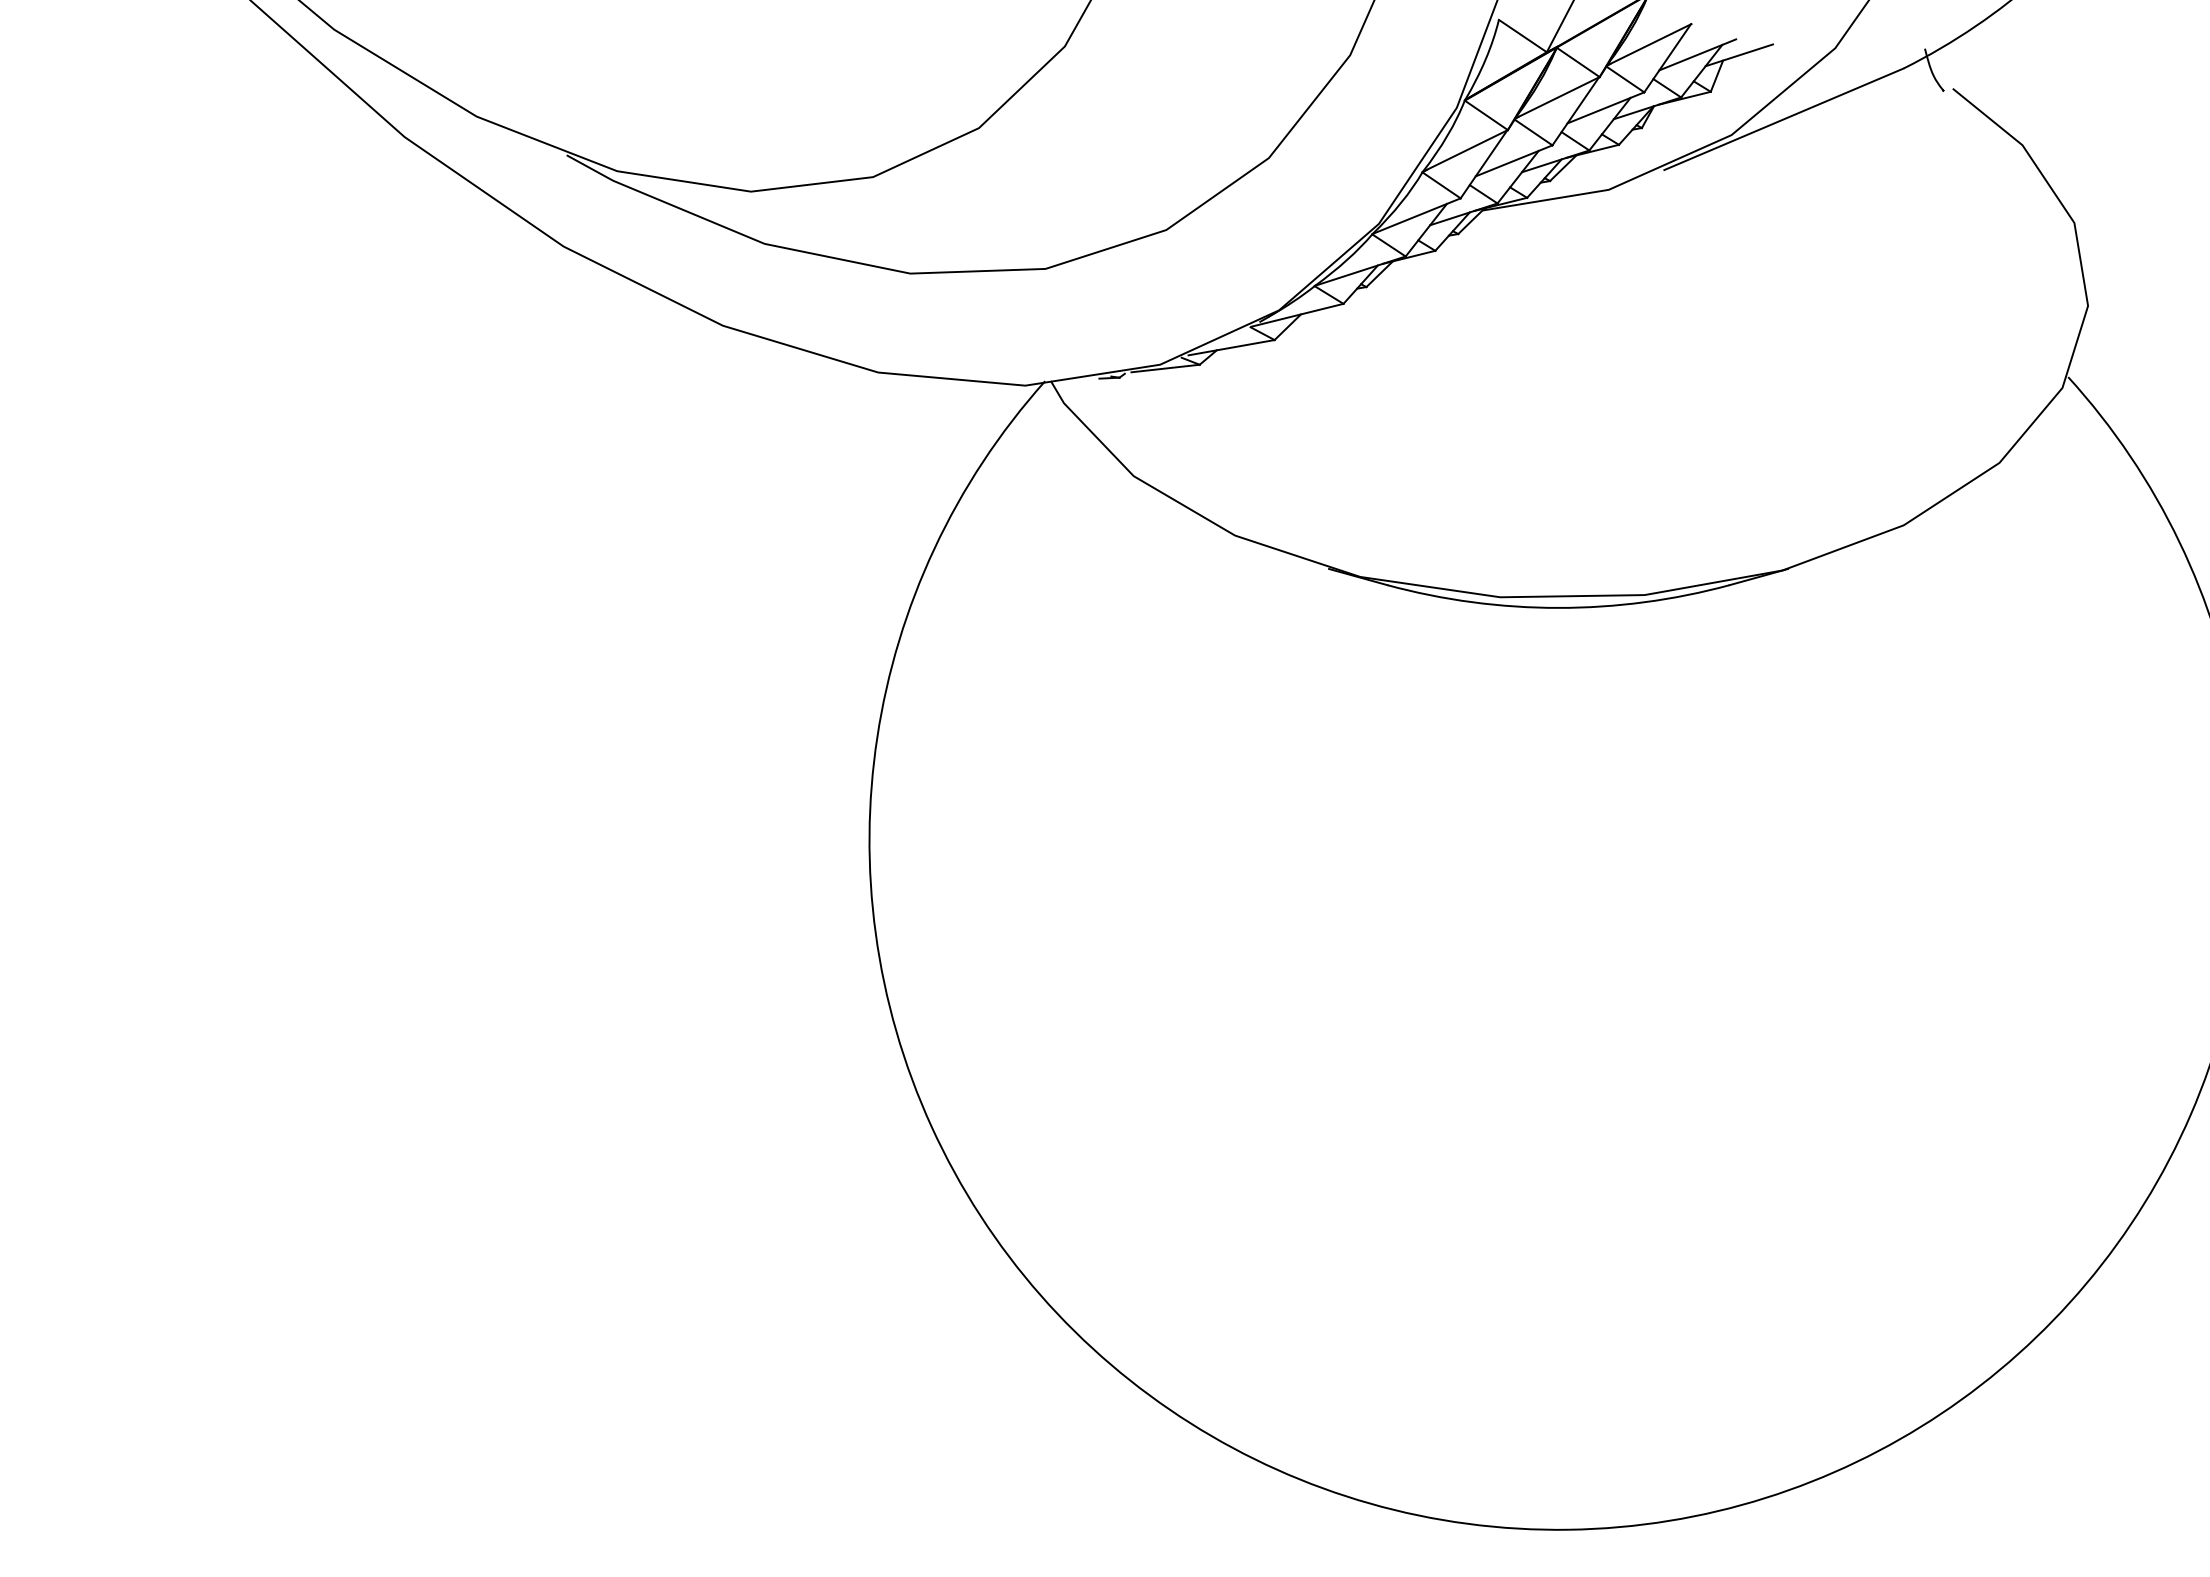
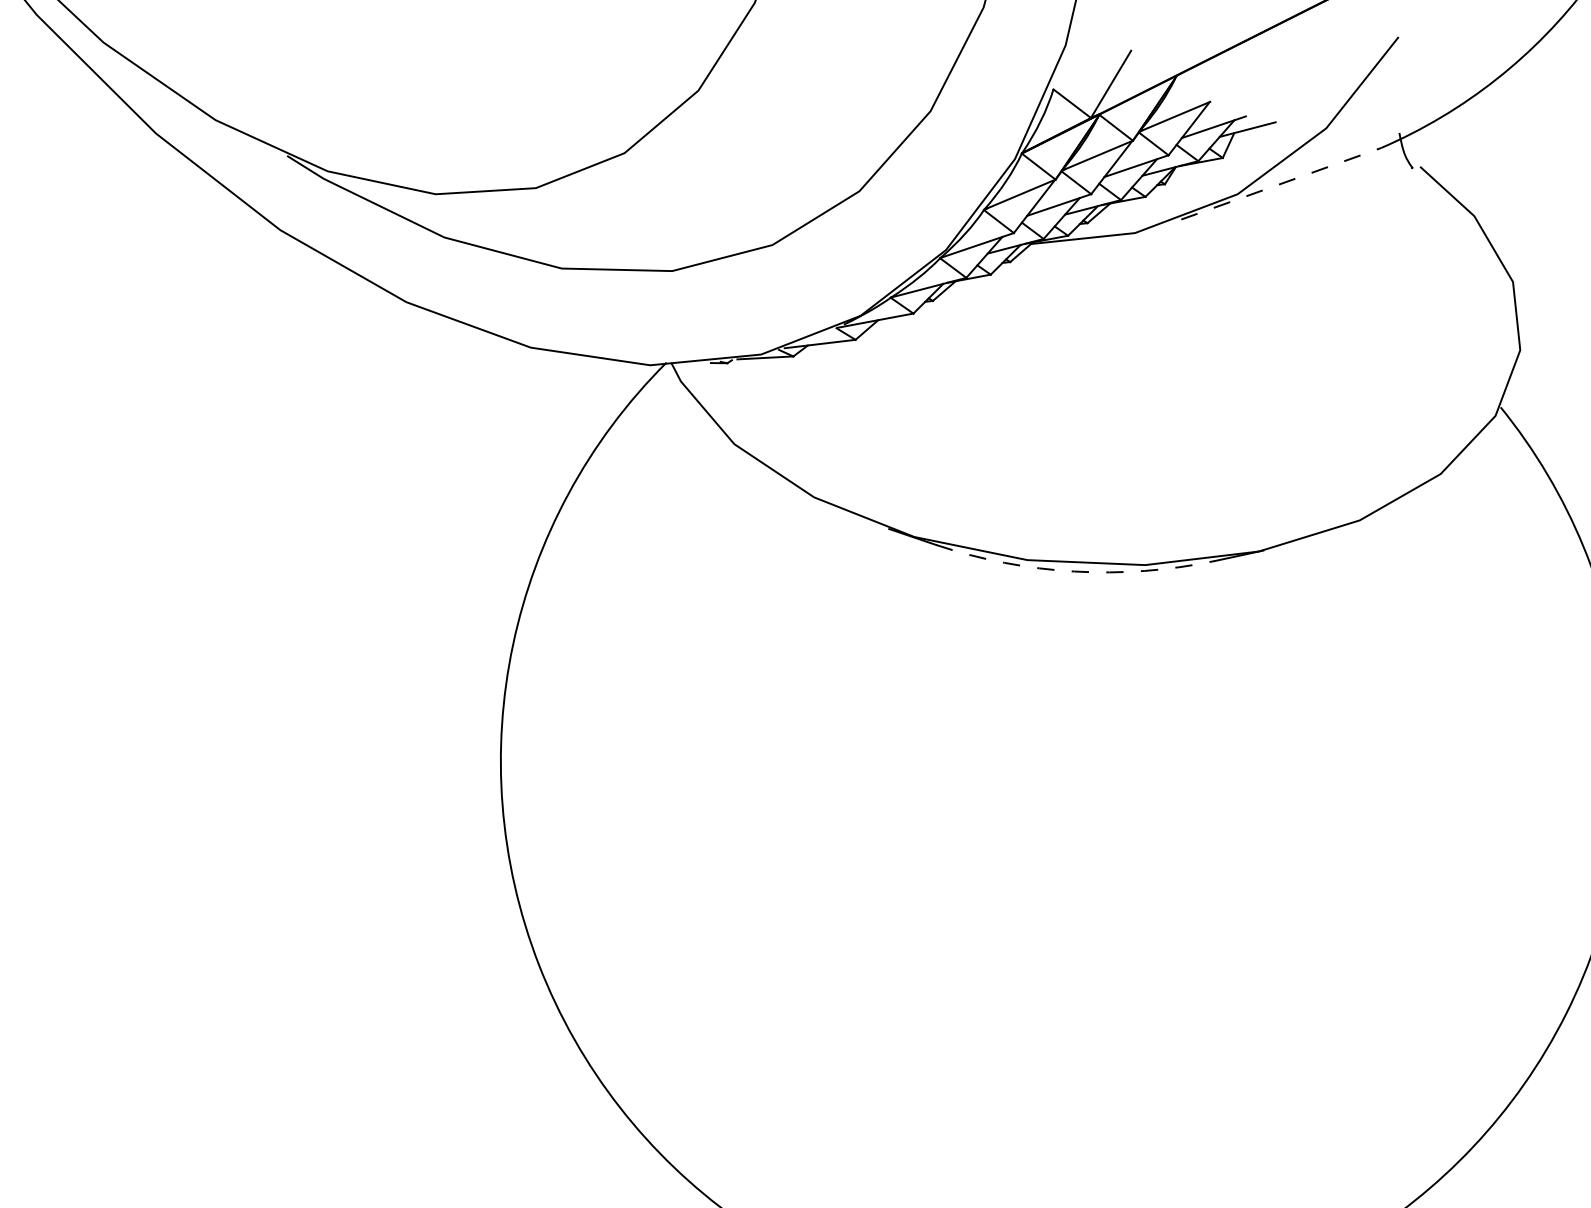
line: (1784, 119) -> (1281, 184), solid -> dashed
arc: (1558, 607) -> (1074, 571), solid -> dashed

